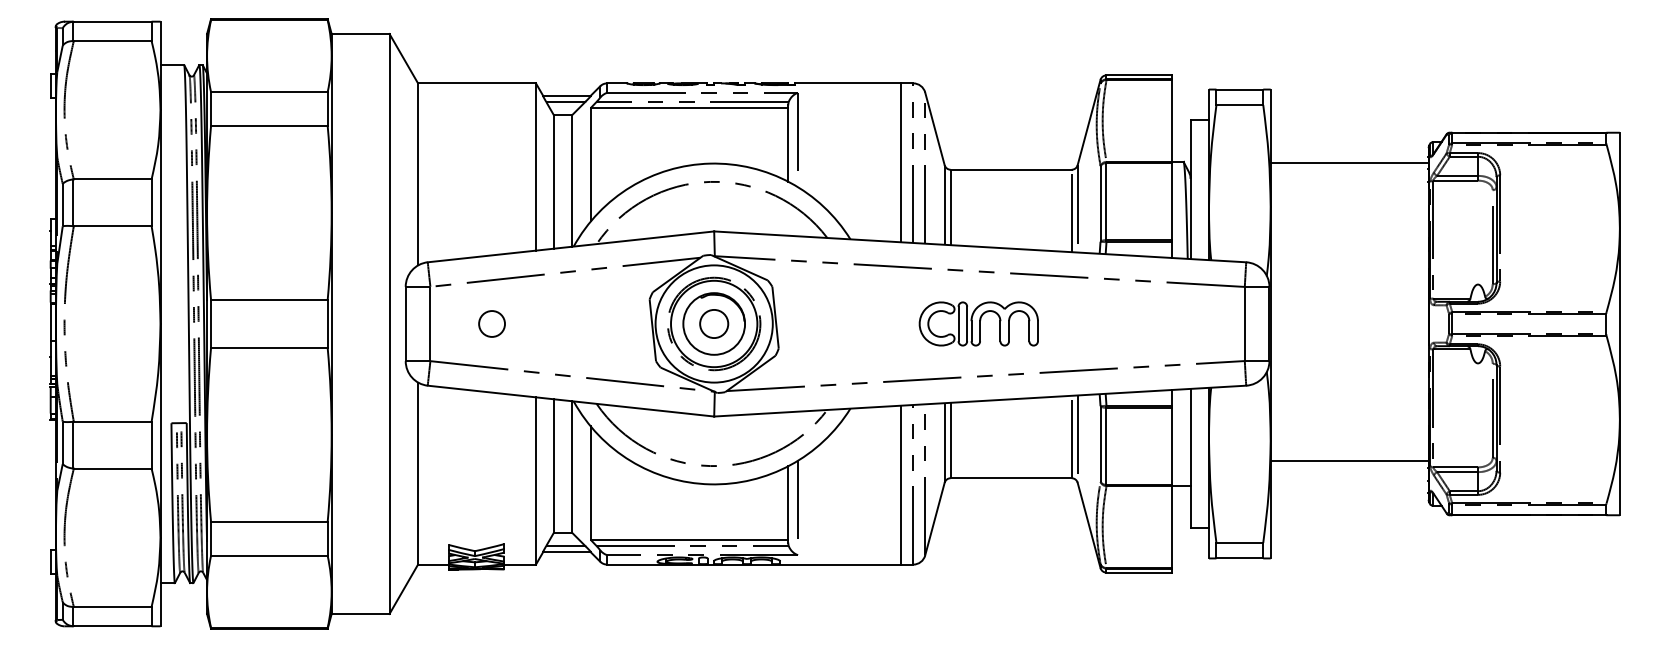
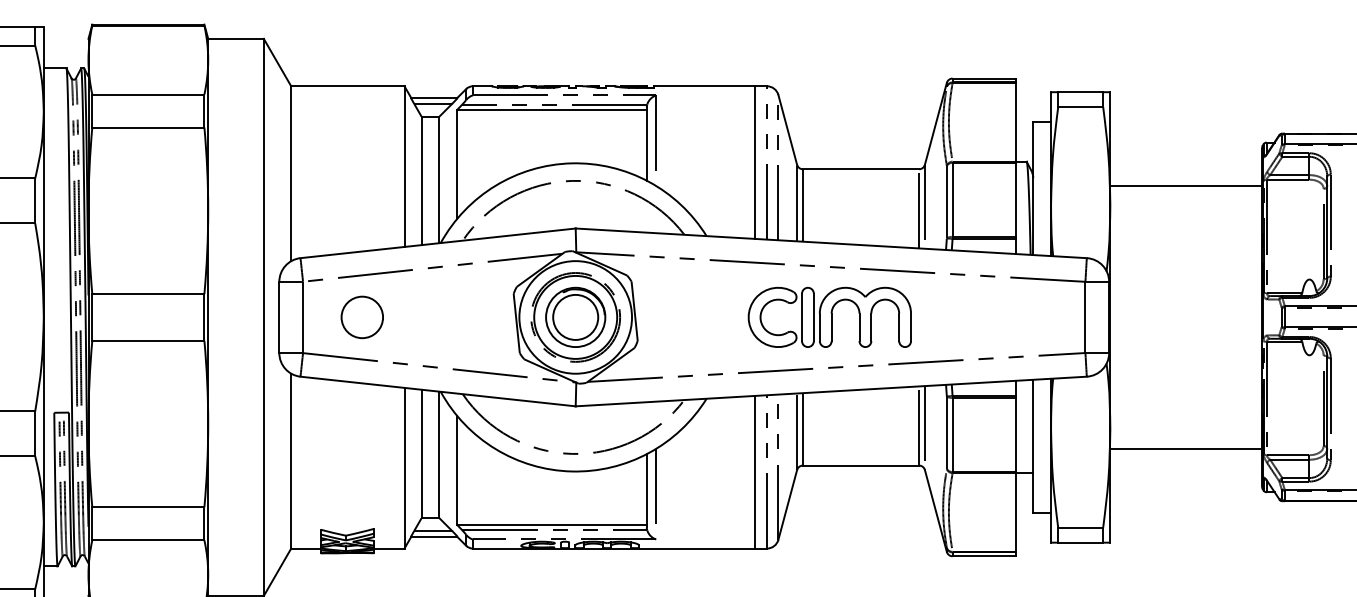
line: (1349, 163) -> (1186, 186), moved
circle: (491, 323) -> (361, 316), size x1.67
circle: (713, 323) -> (575, 316), size x1.67
part: (978, 323) -> (829, 316), size x1.43

